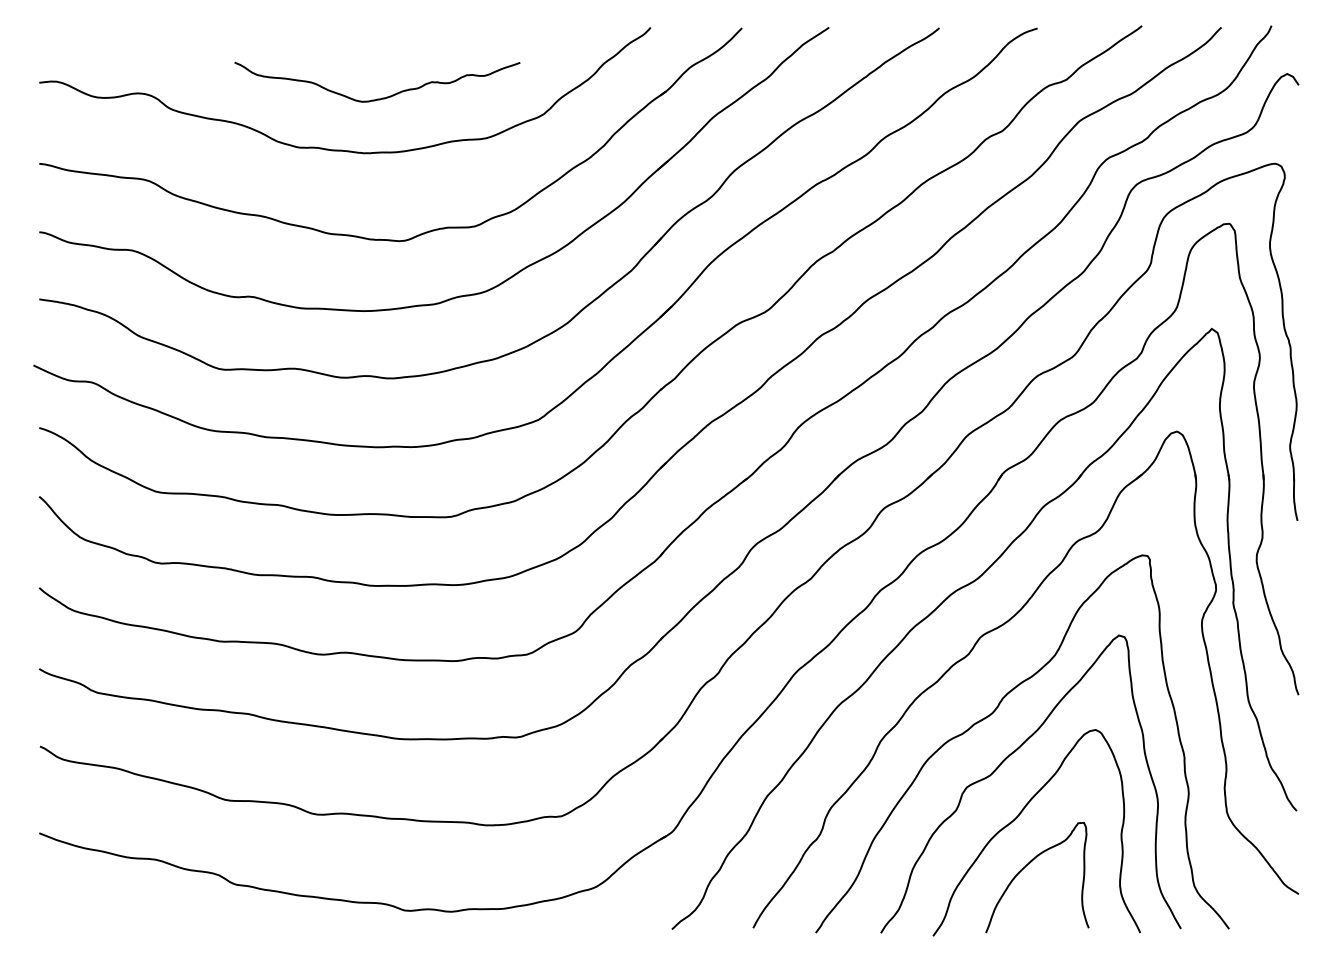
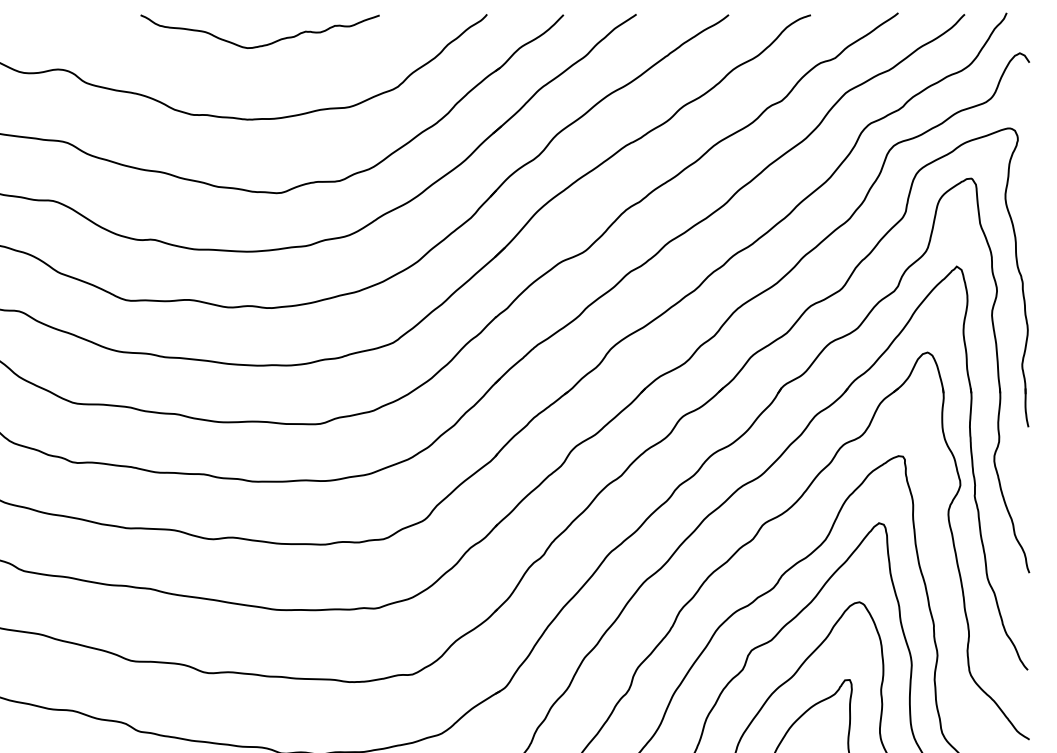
curve: (382, 97) -> (264, 44), moved

